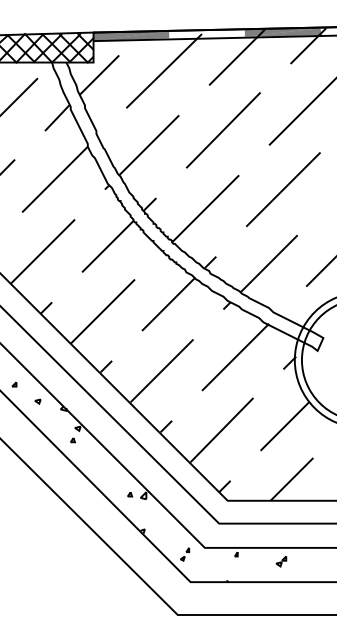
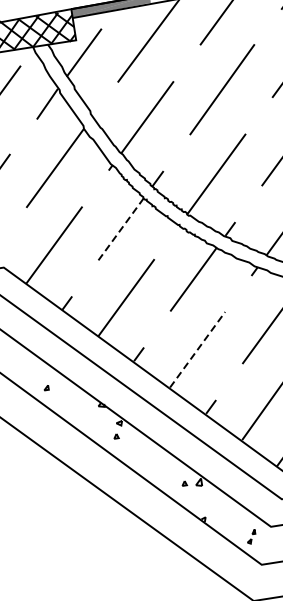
line: (108, 246) -> (121, 229), solid -> dashed
line: (162, 370) -> (198, 349), solid -> dashed
part: (37, 401) -> (73, 401), removed

